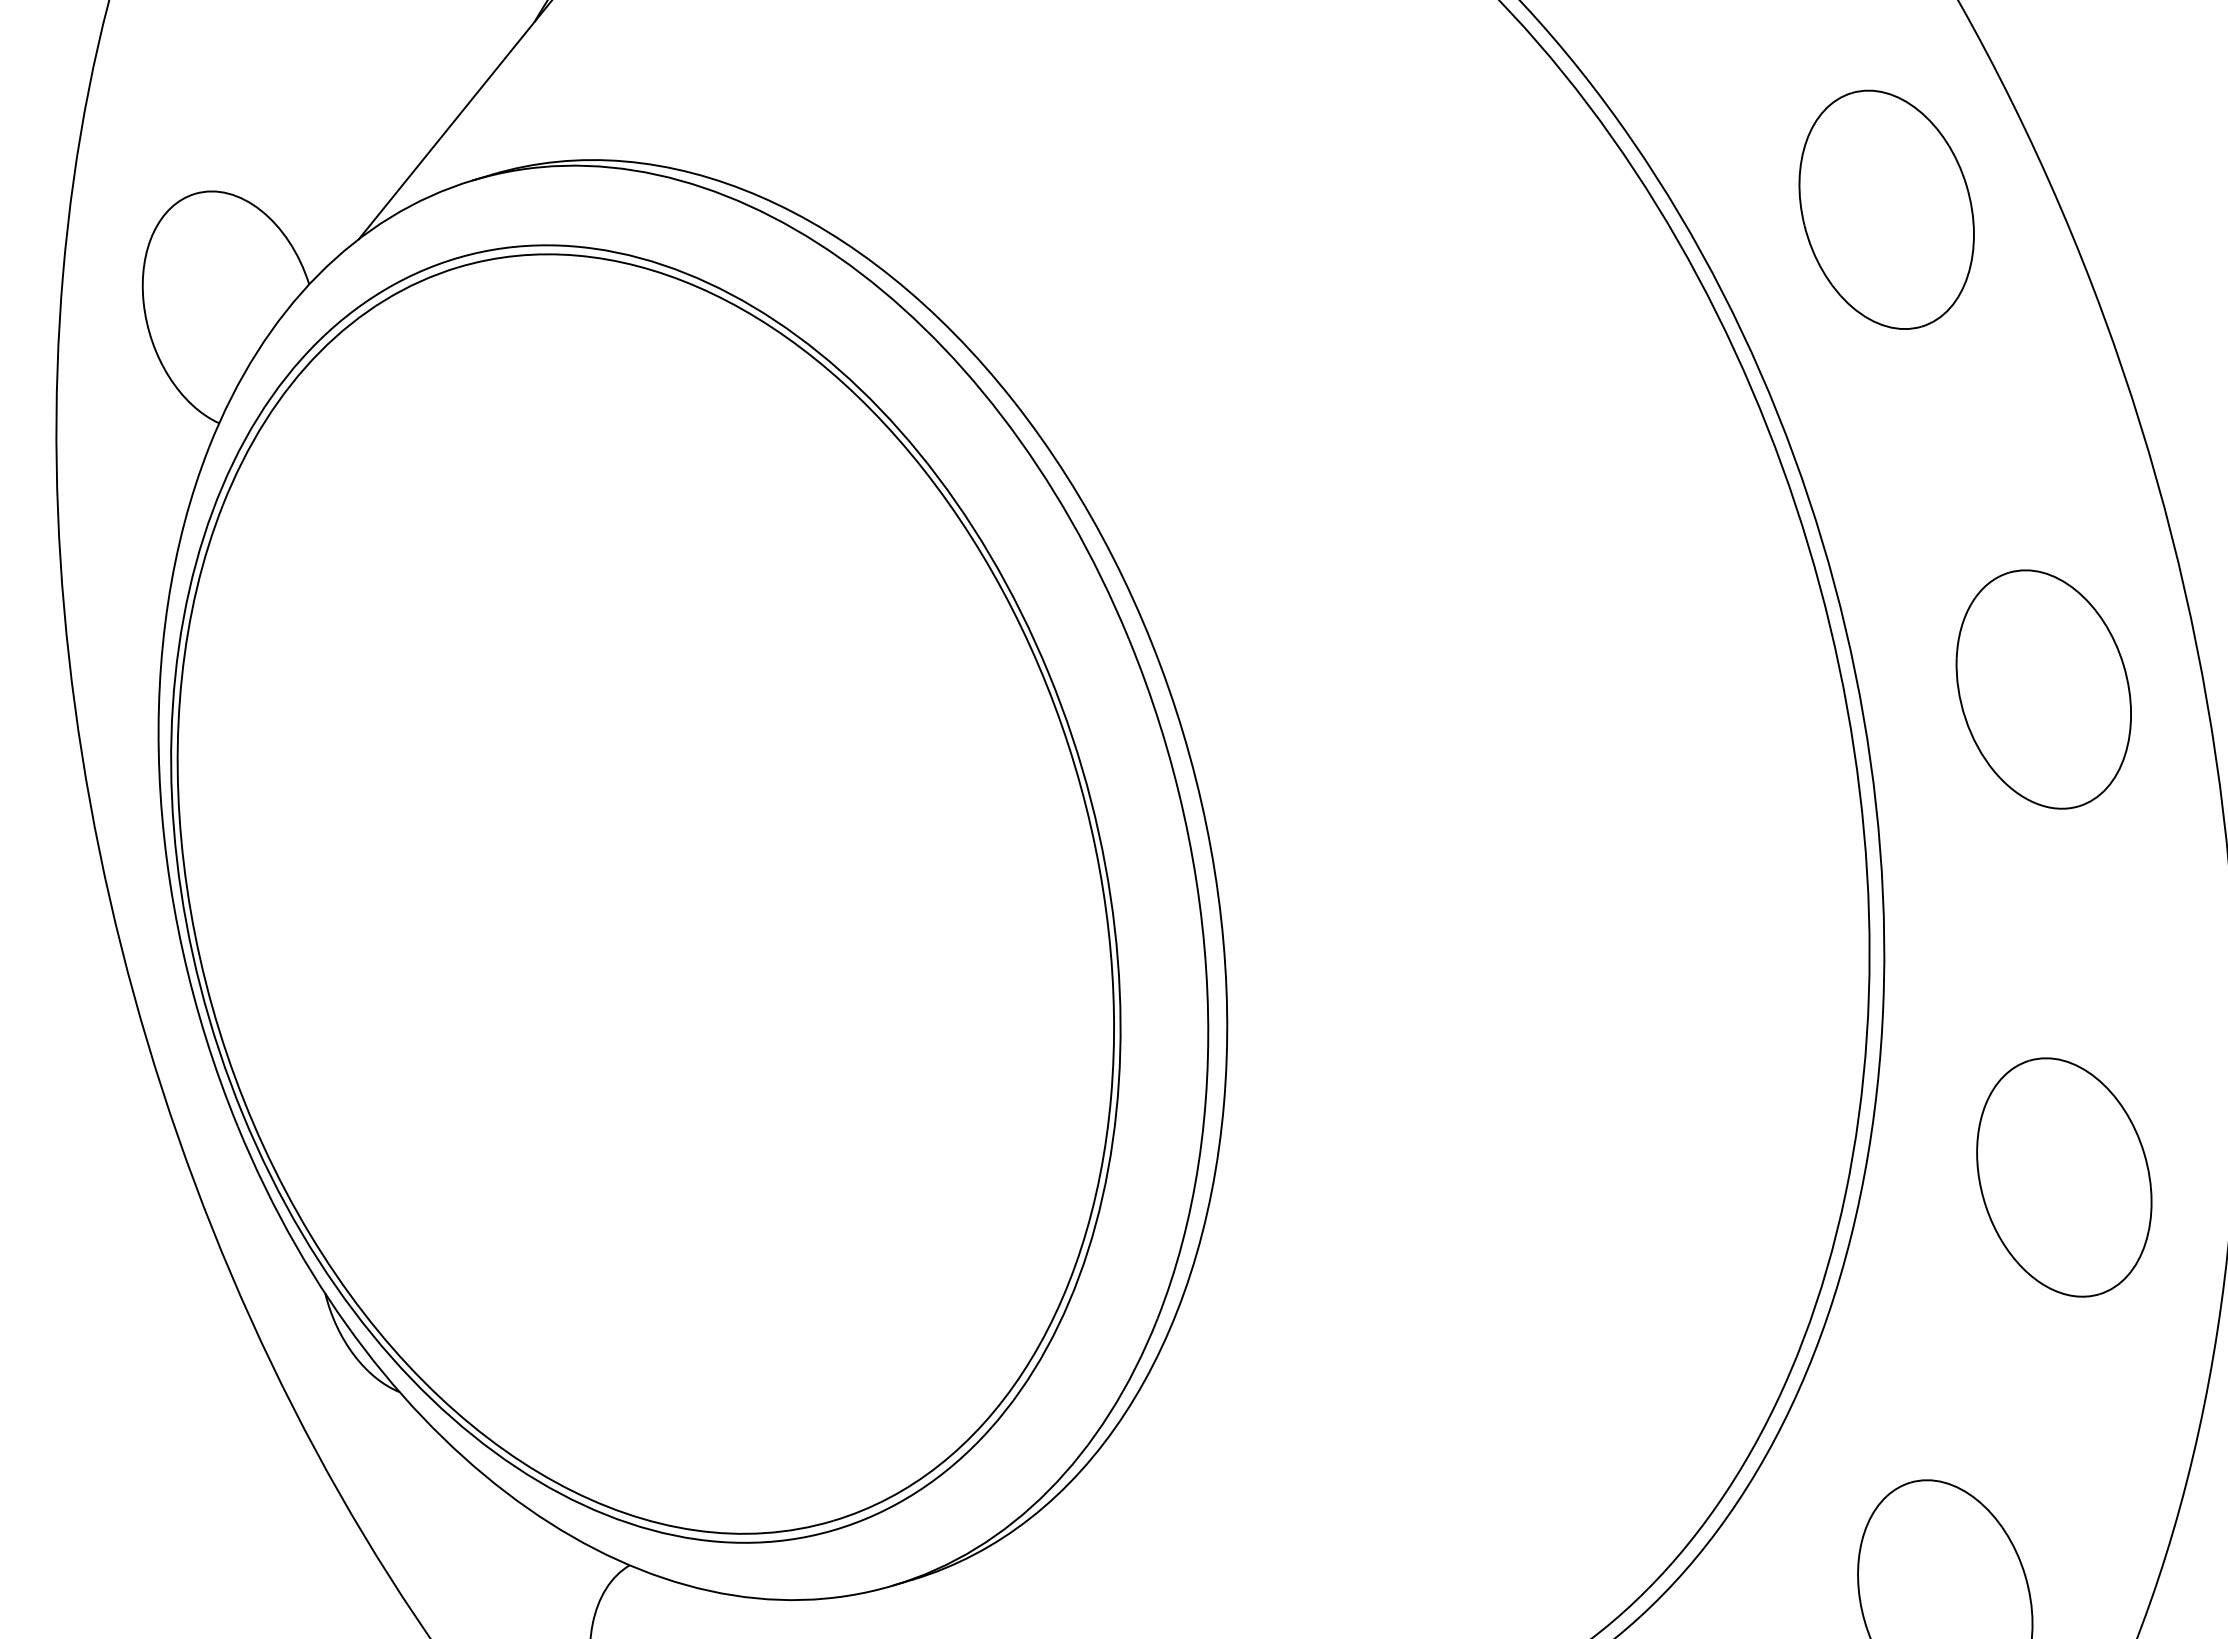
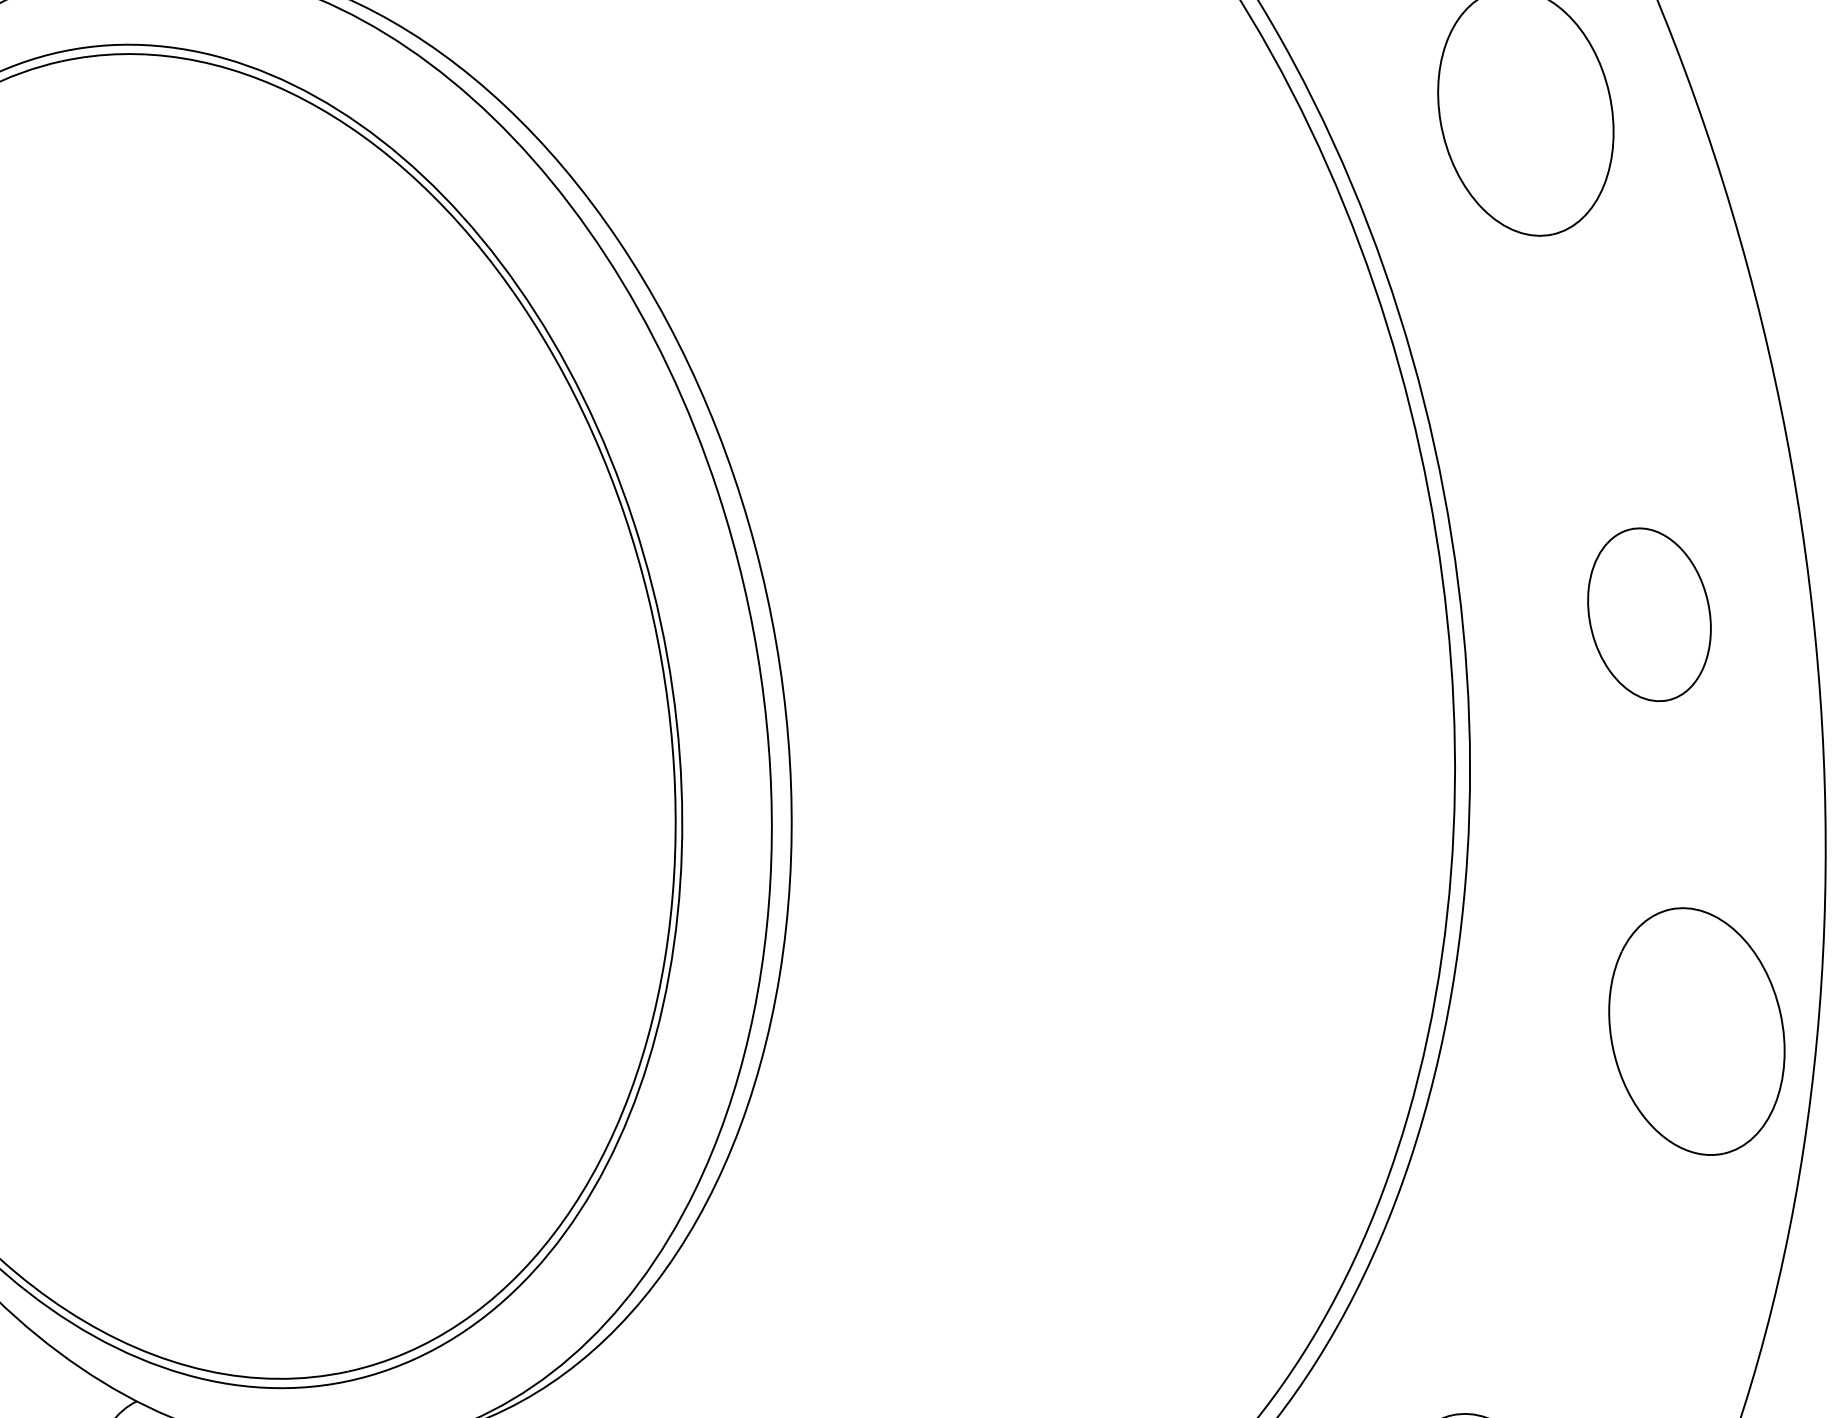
part: (2043, 689) -> (1649, 614), size x0.7
part: (2064, 1177) -> (1697, 1031), moved

